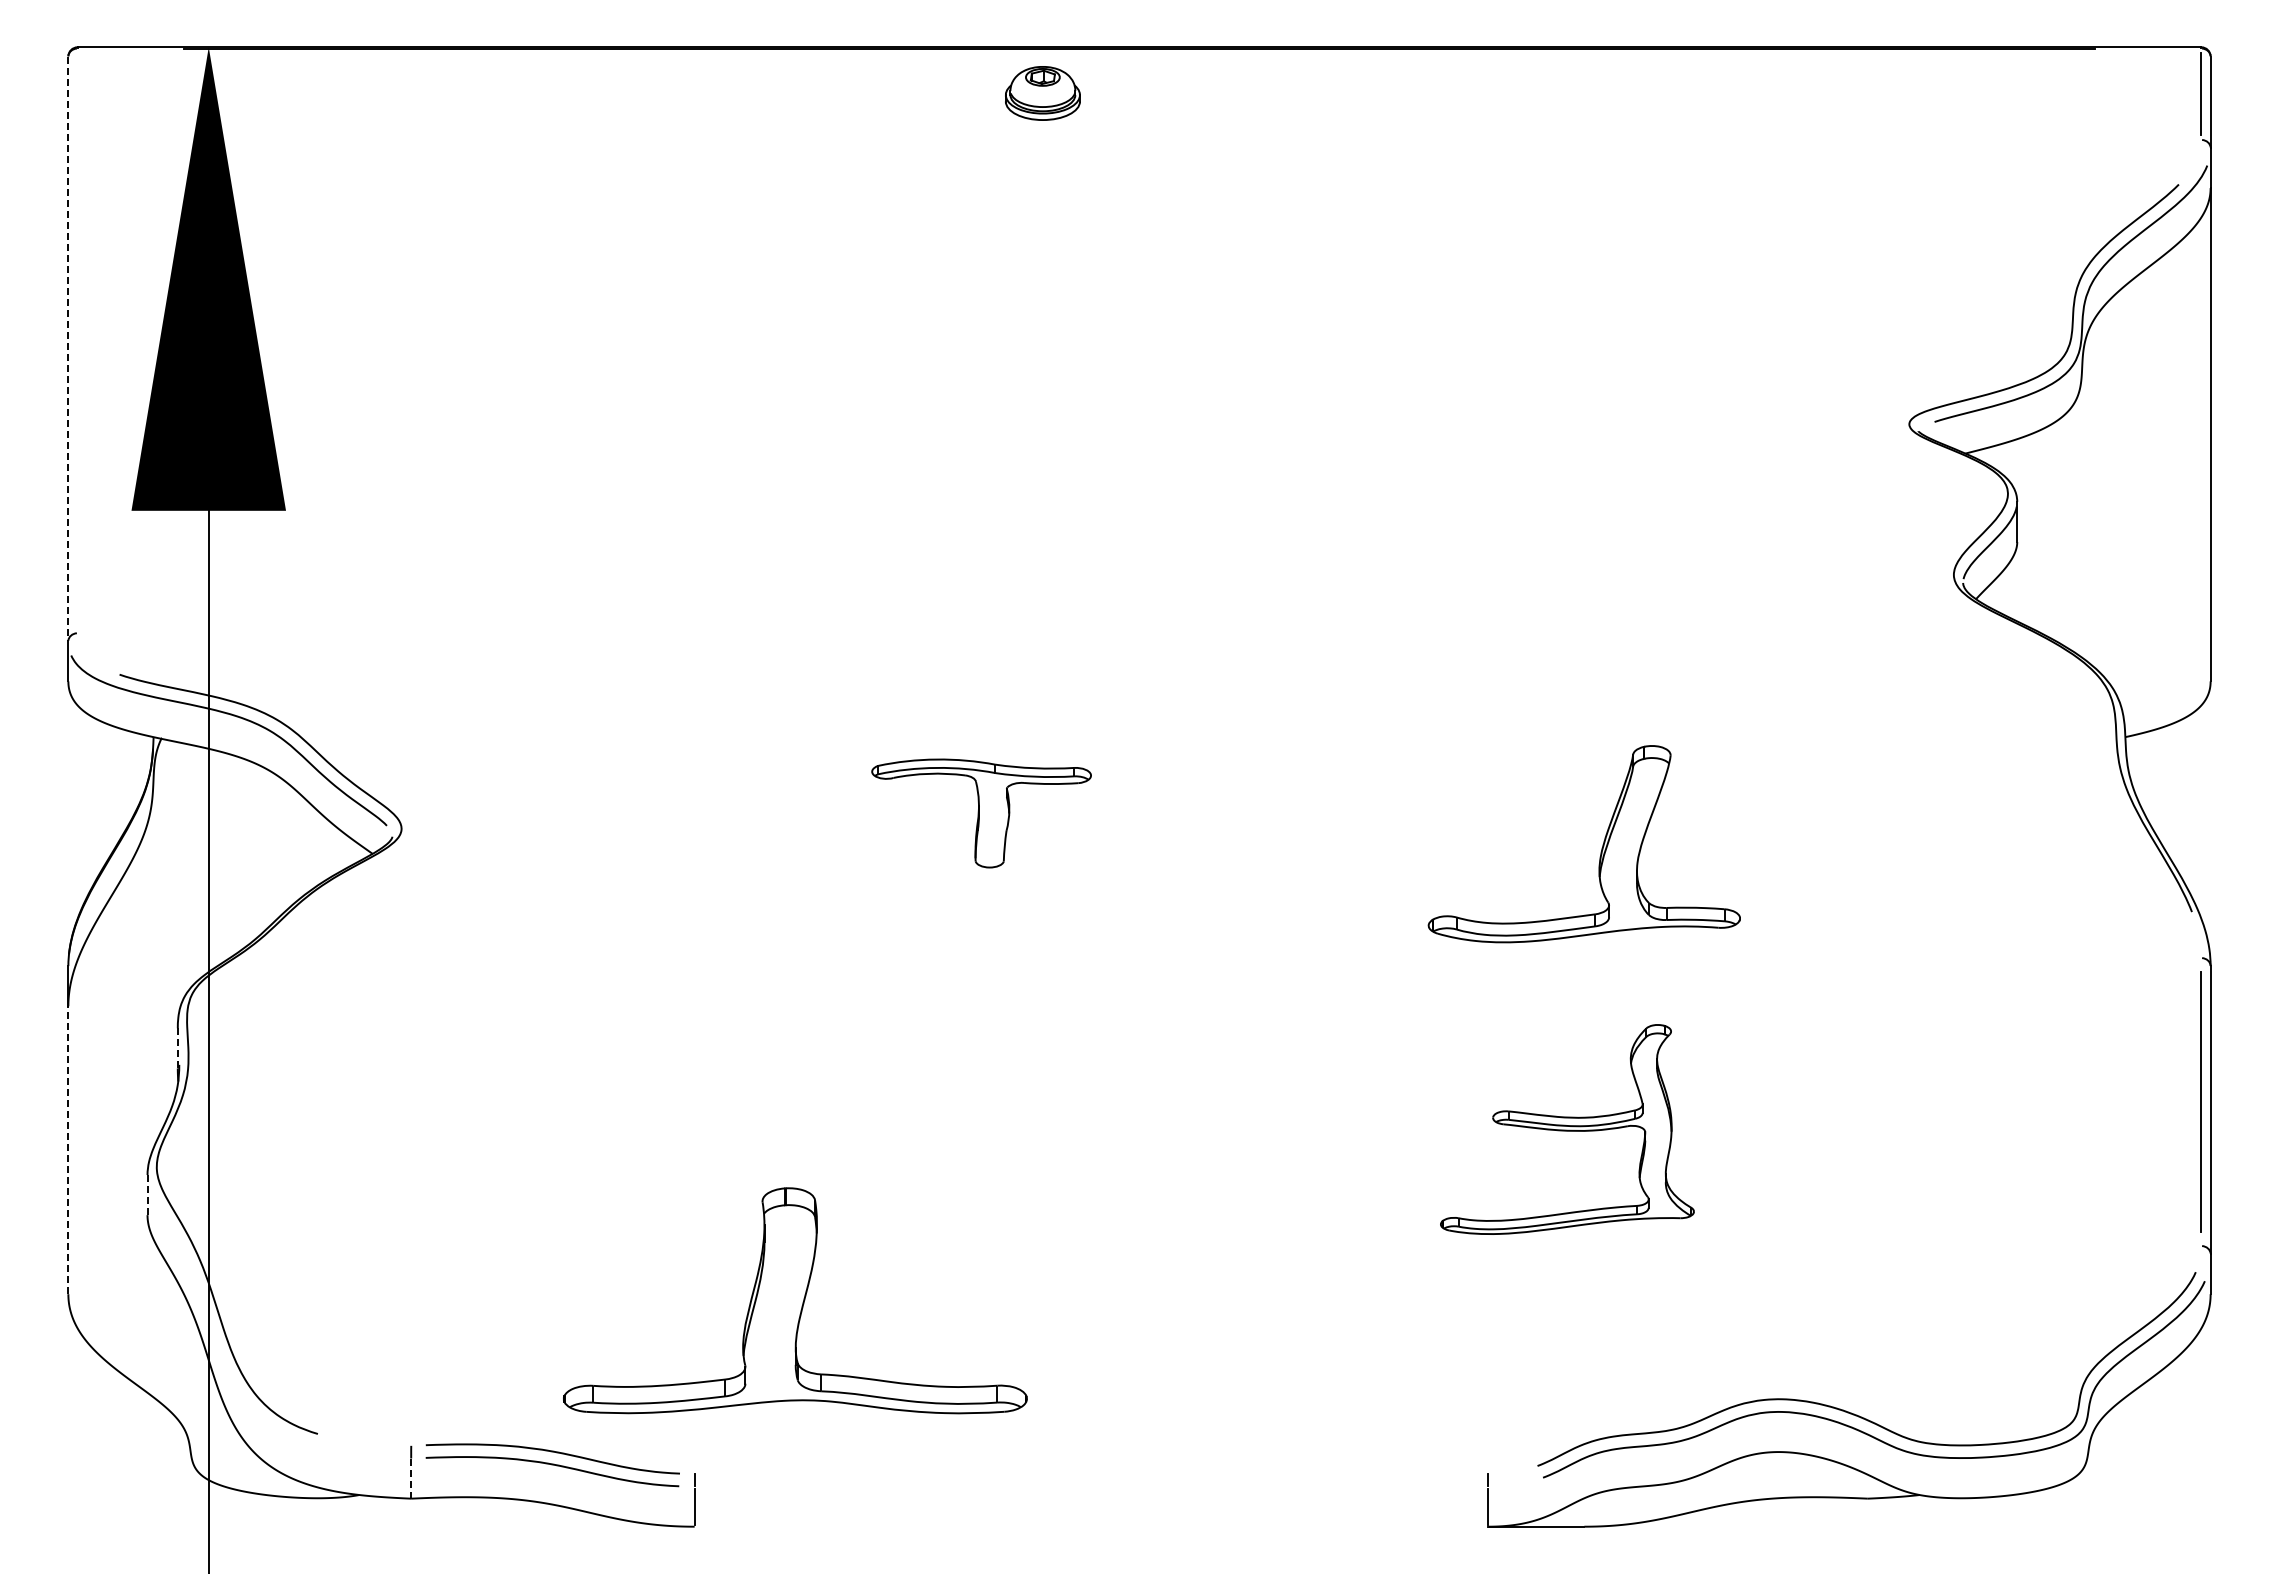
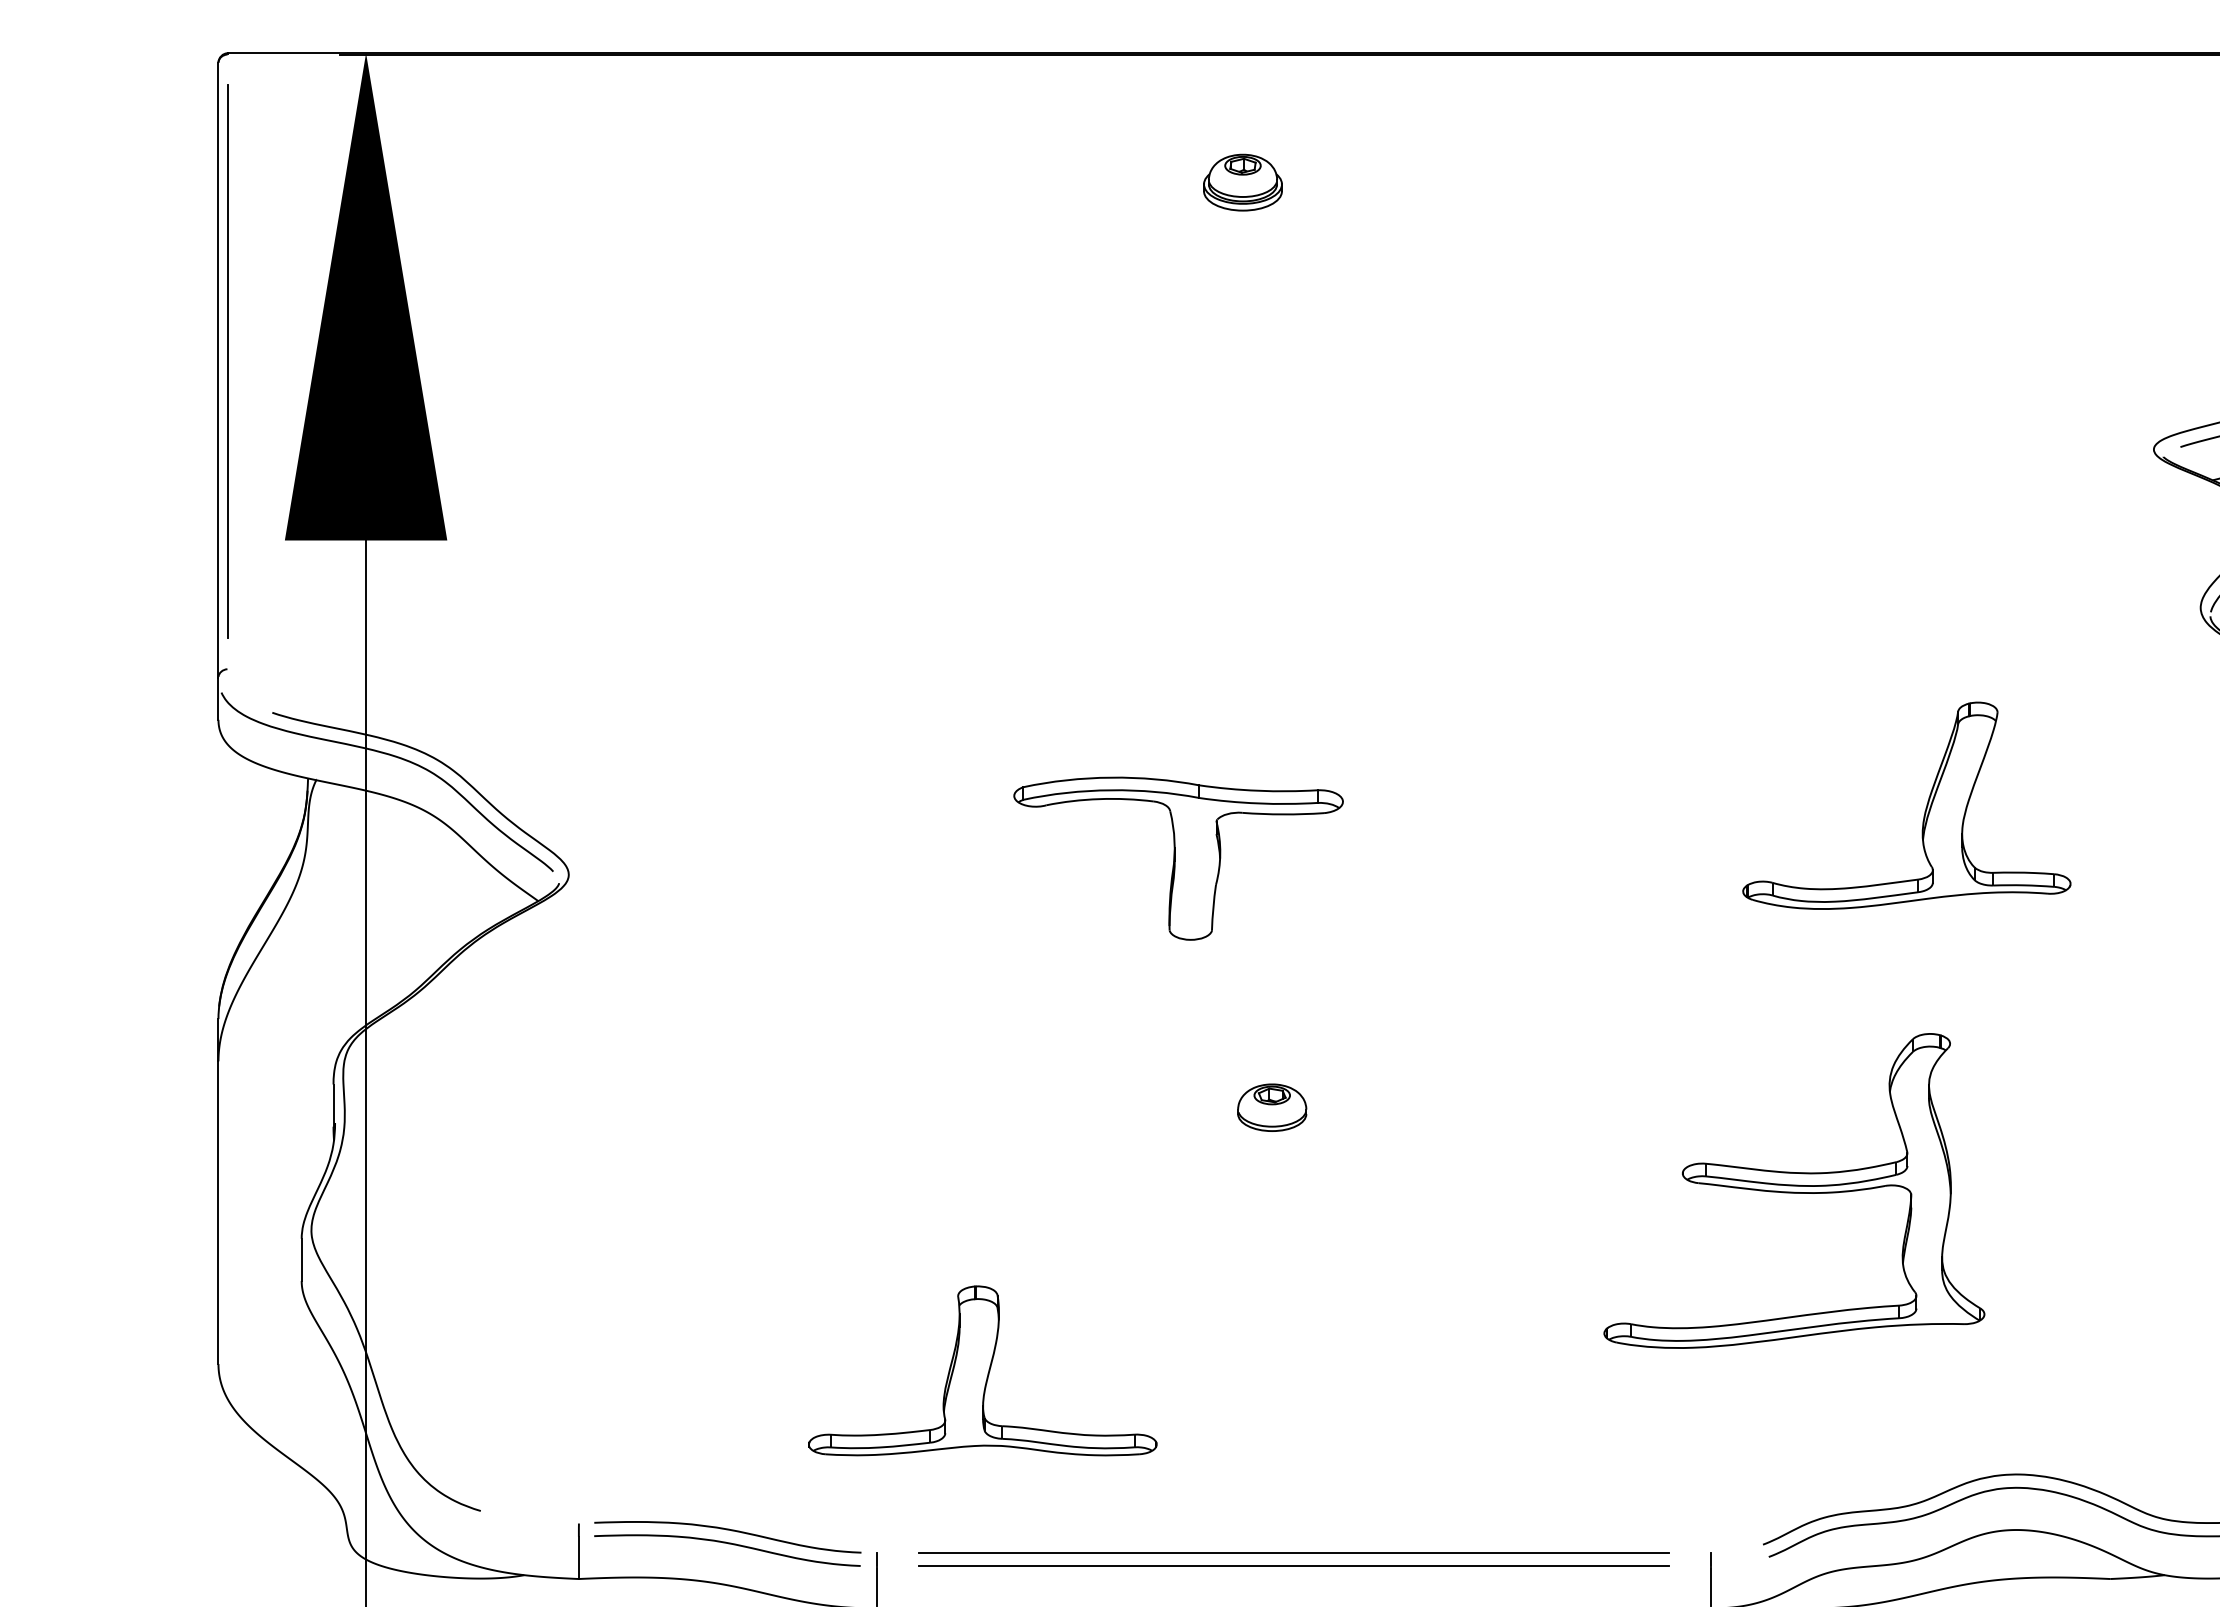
part: (1042, 93) -> (1242, 182), moved
line: (77, 340) -> (228, 361), added
line: (68, 349) -> (218, 370), dashed -> solid
part: (981, 813) -> (1178, 858), size x1.43
part: (1601, 848) -> (1924, 810), moved
line: (177, 1047) -> (333, 1104), dashed -> solid
part: (1070, 1050) -> (1272, 1107), added
part: (1567, 1129) -> (1794, 1190), size x1.43
line: (68, 1150) -> (218, 1212), dashed -> solid
line: (147, 1194) -> (301, 1259), dashed -> solid
part: (795, 1300) -> (982, 1370), size x0.71
line: (1091, 1473) -> (1294, 1552), added
line: (411, 1478) -> (579, 1557), dashed -> solid
line: (1091, 1486) -> (1294, 1566), added

